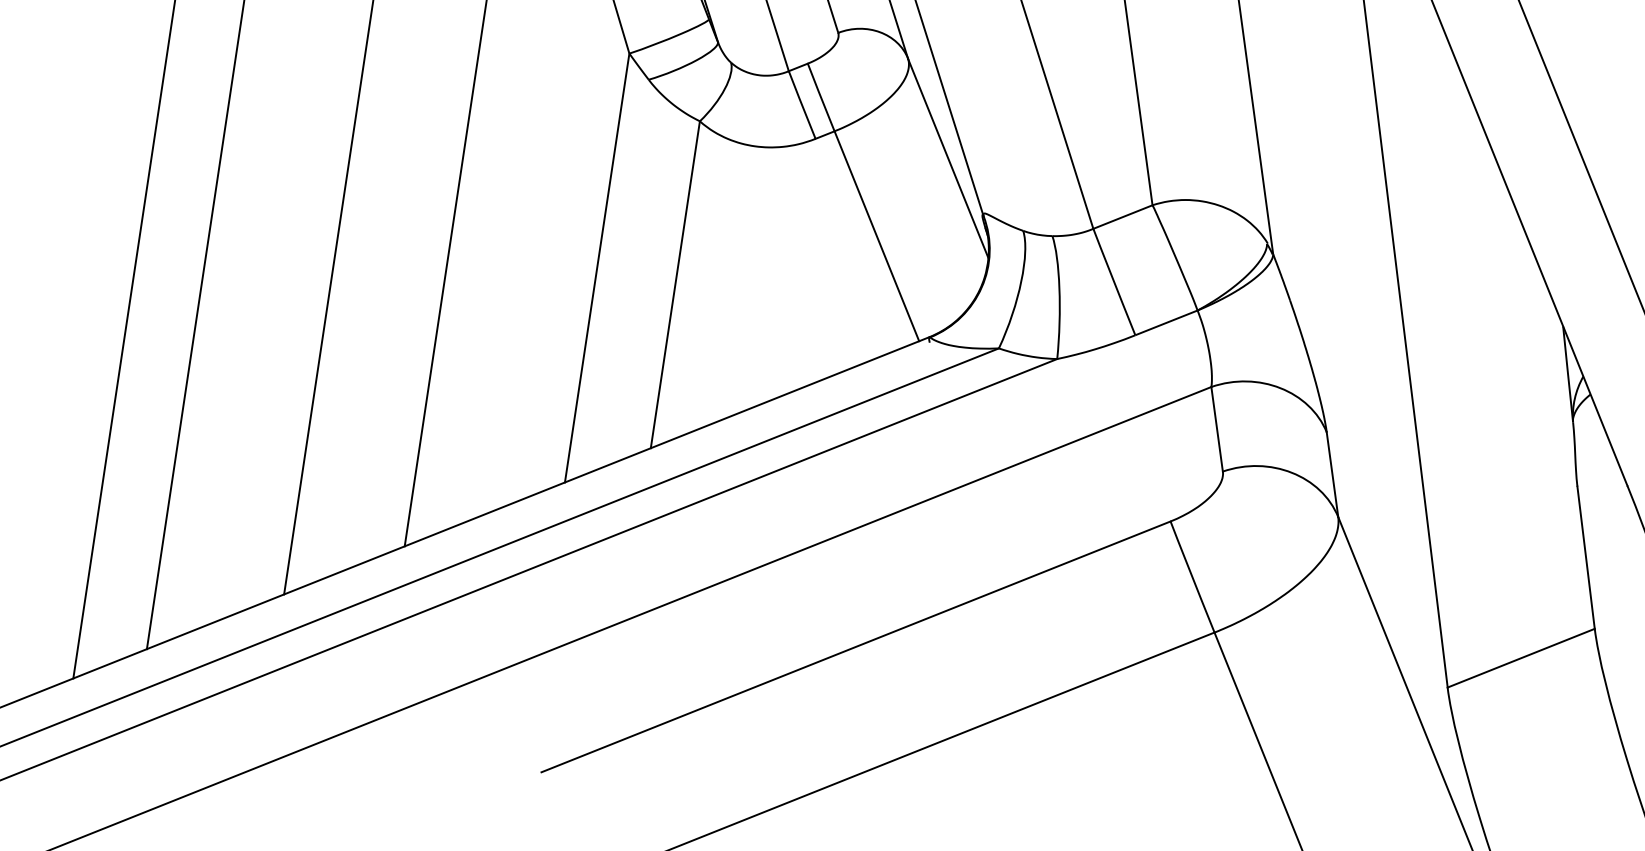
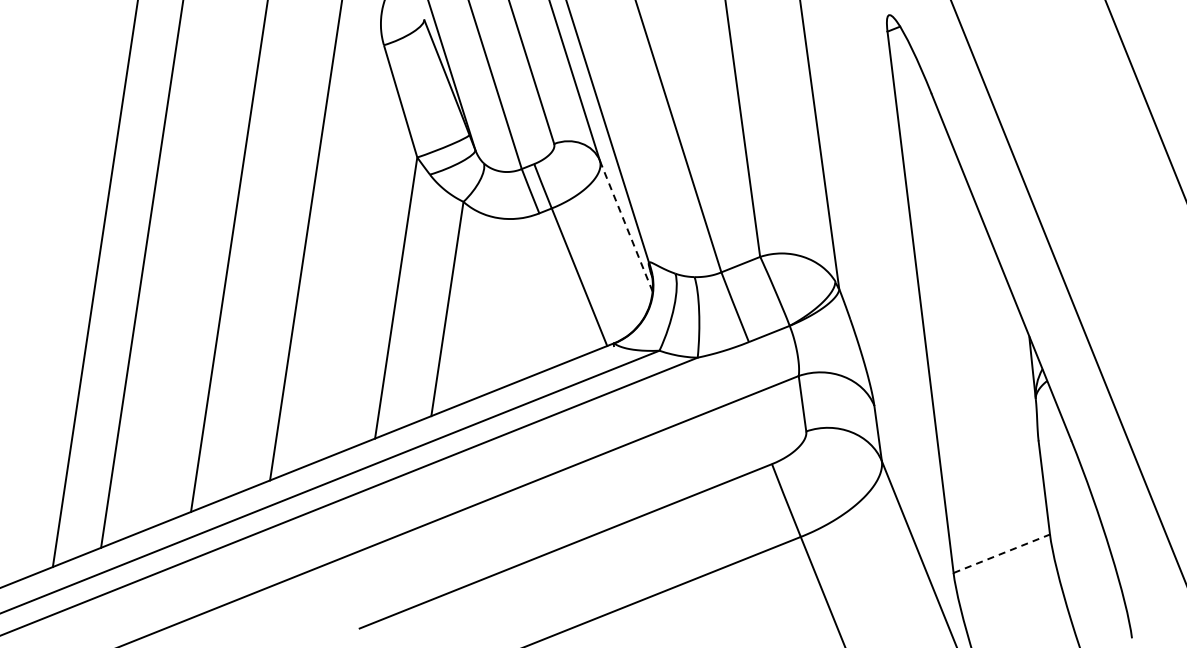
line: (948, 158) -> (626, 226), solid -> dashed
line: (1520, 657) -> (1001, 553), solid -> dashed

